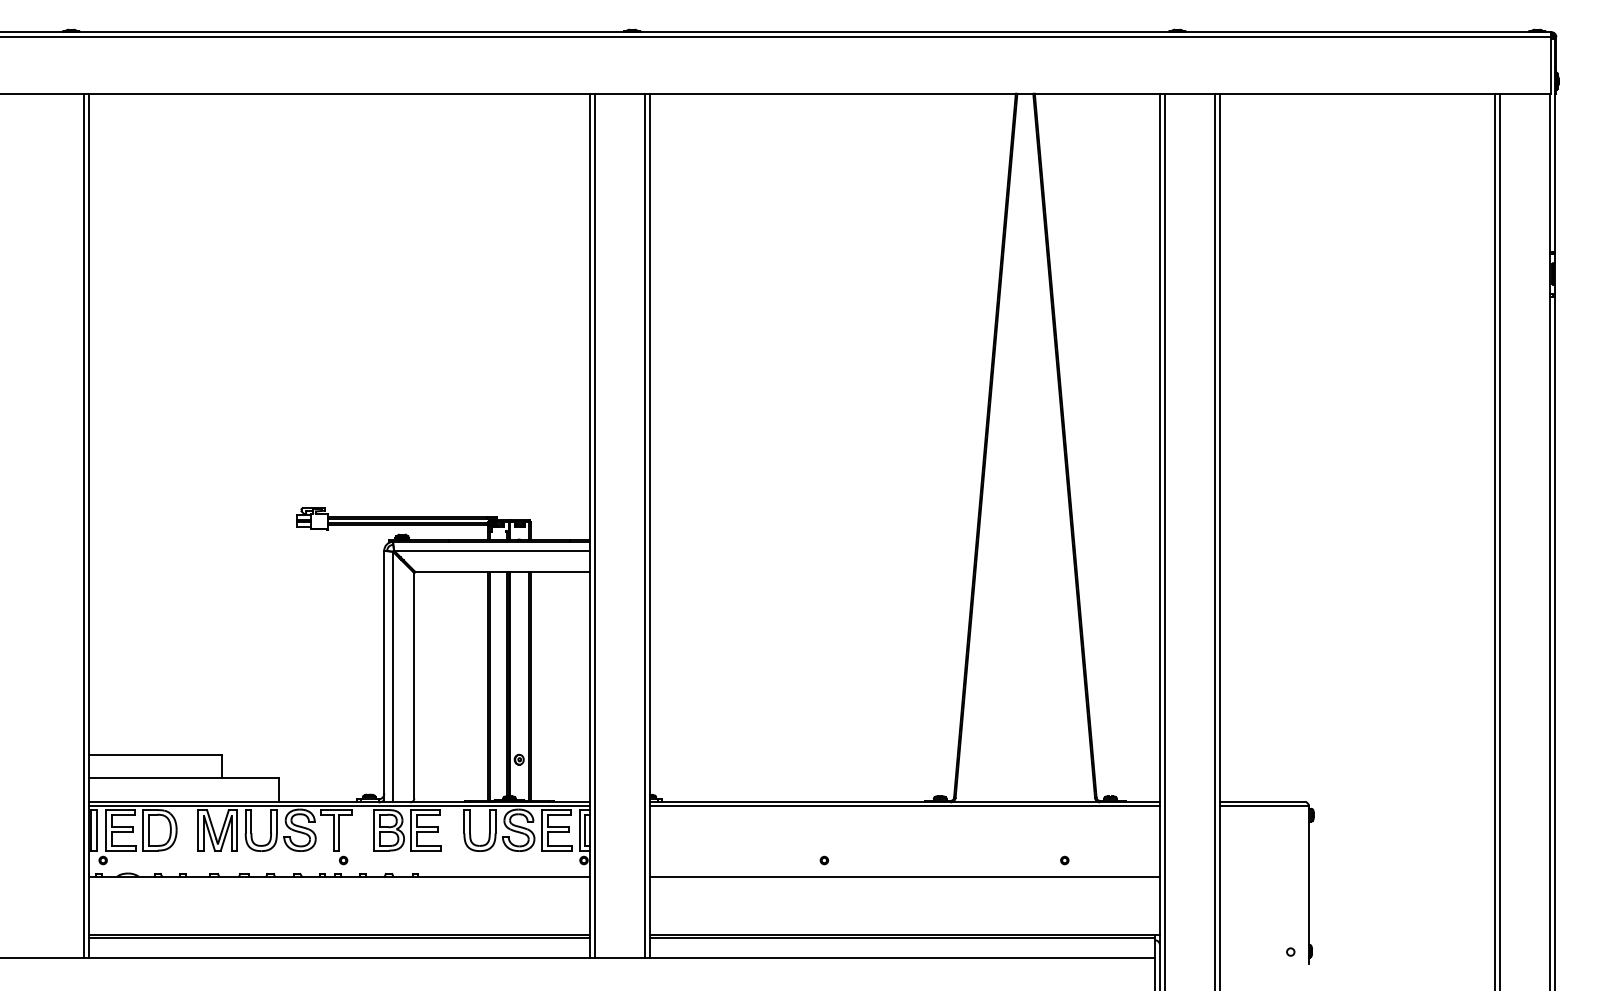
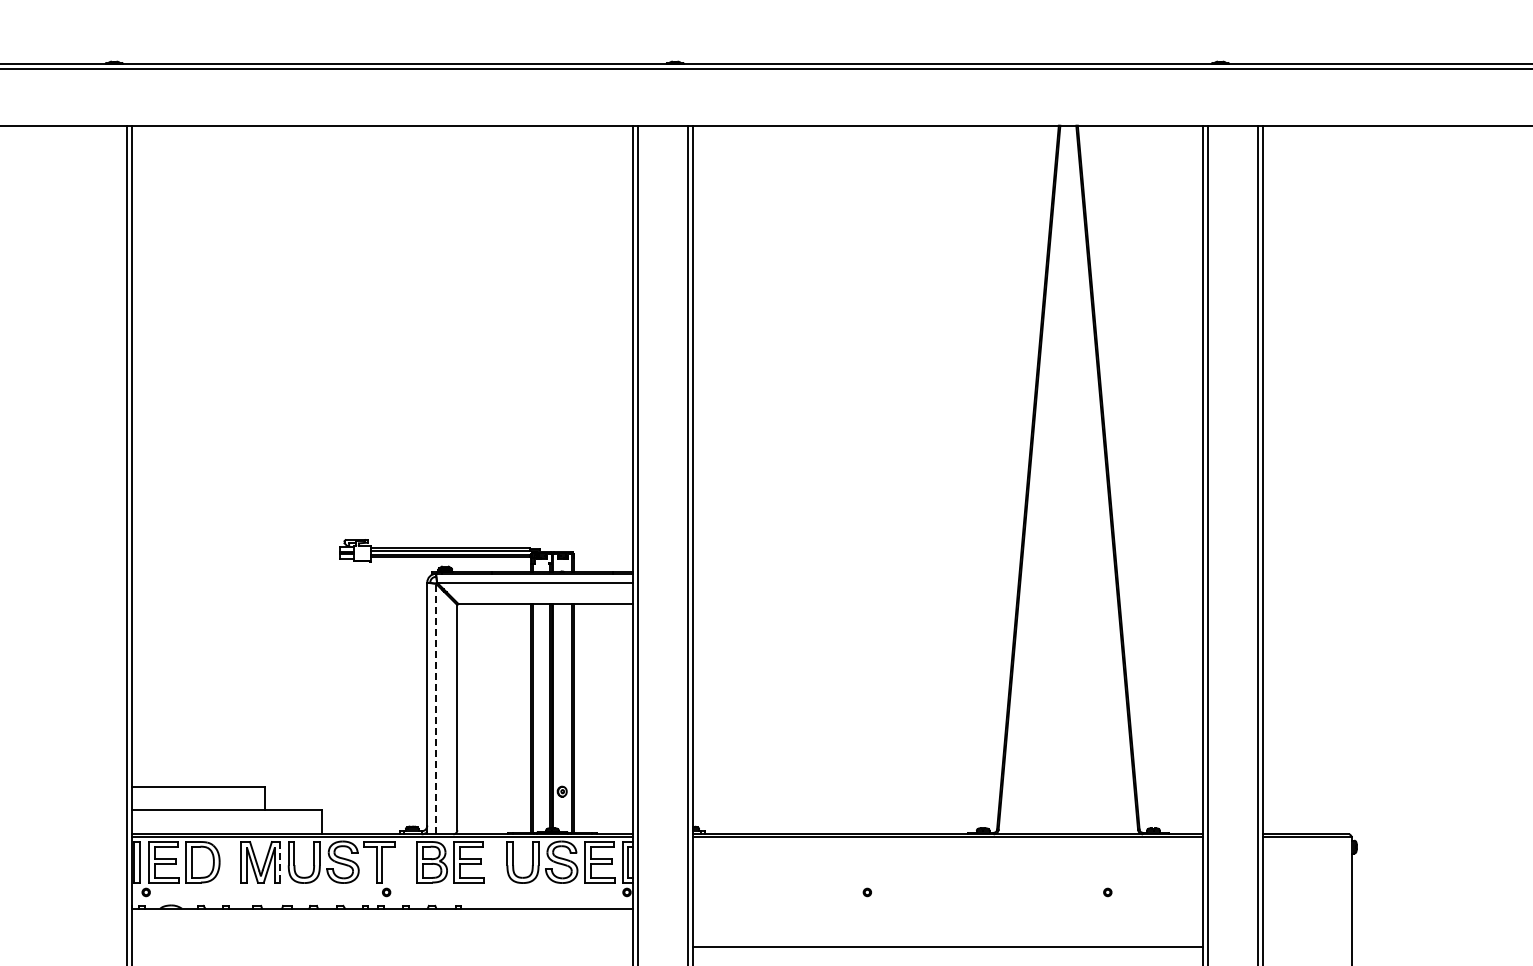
line: (392, 676) -> (435, 708), solid -> dashed
line: (237, 830) -> (280, 862), solid -> dashed
line: (904, 876) -> (947, 946), moved

